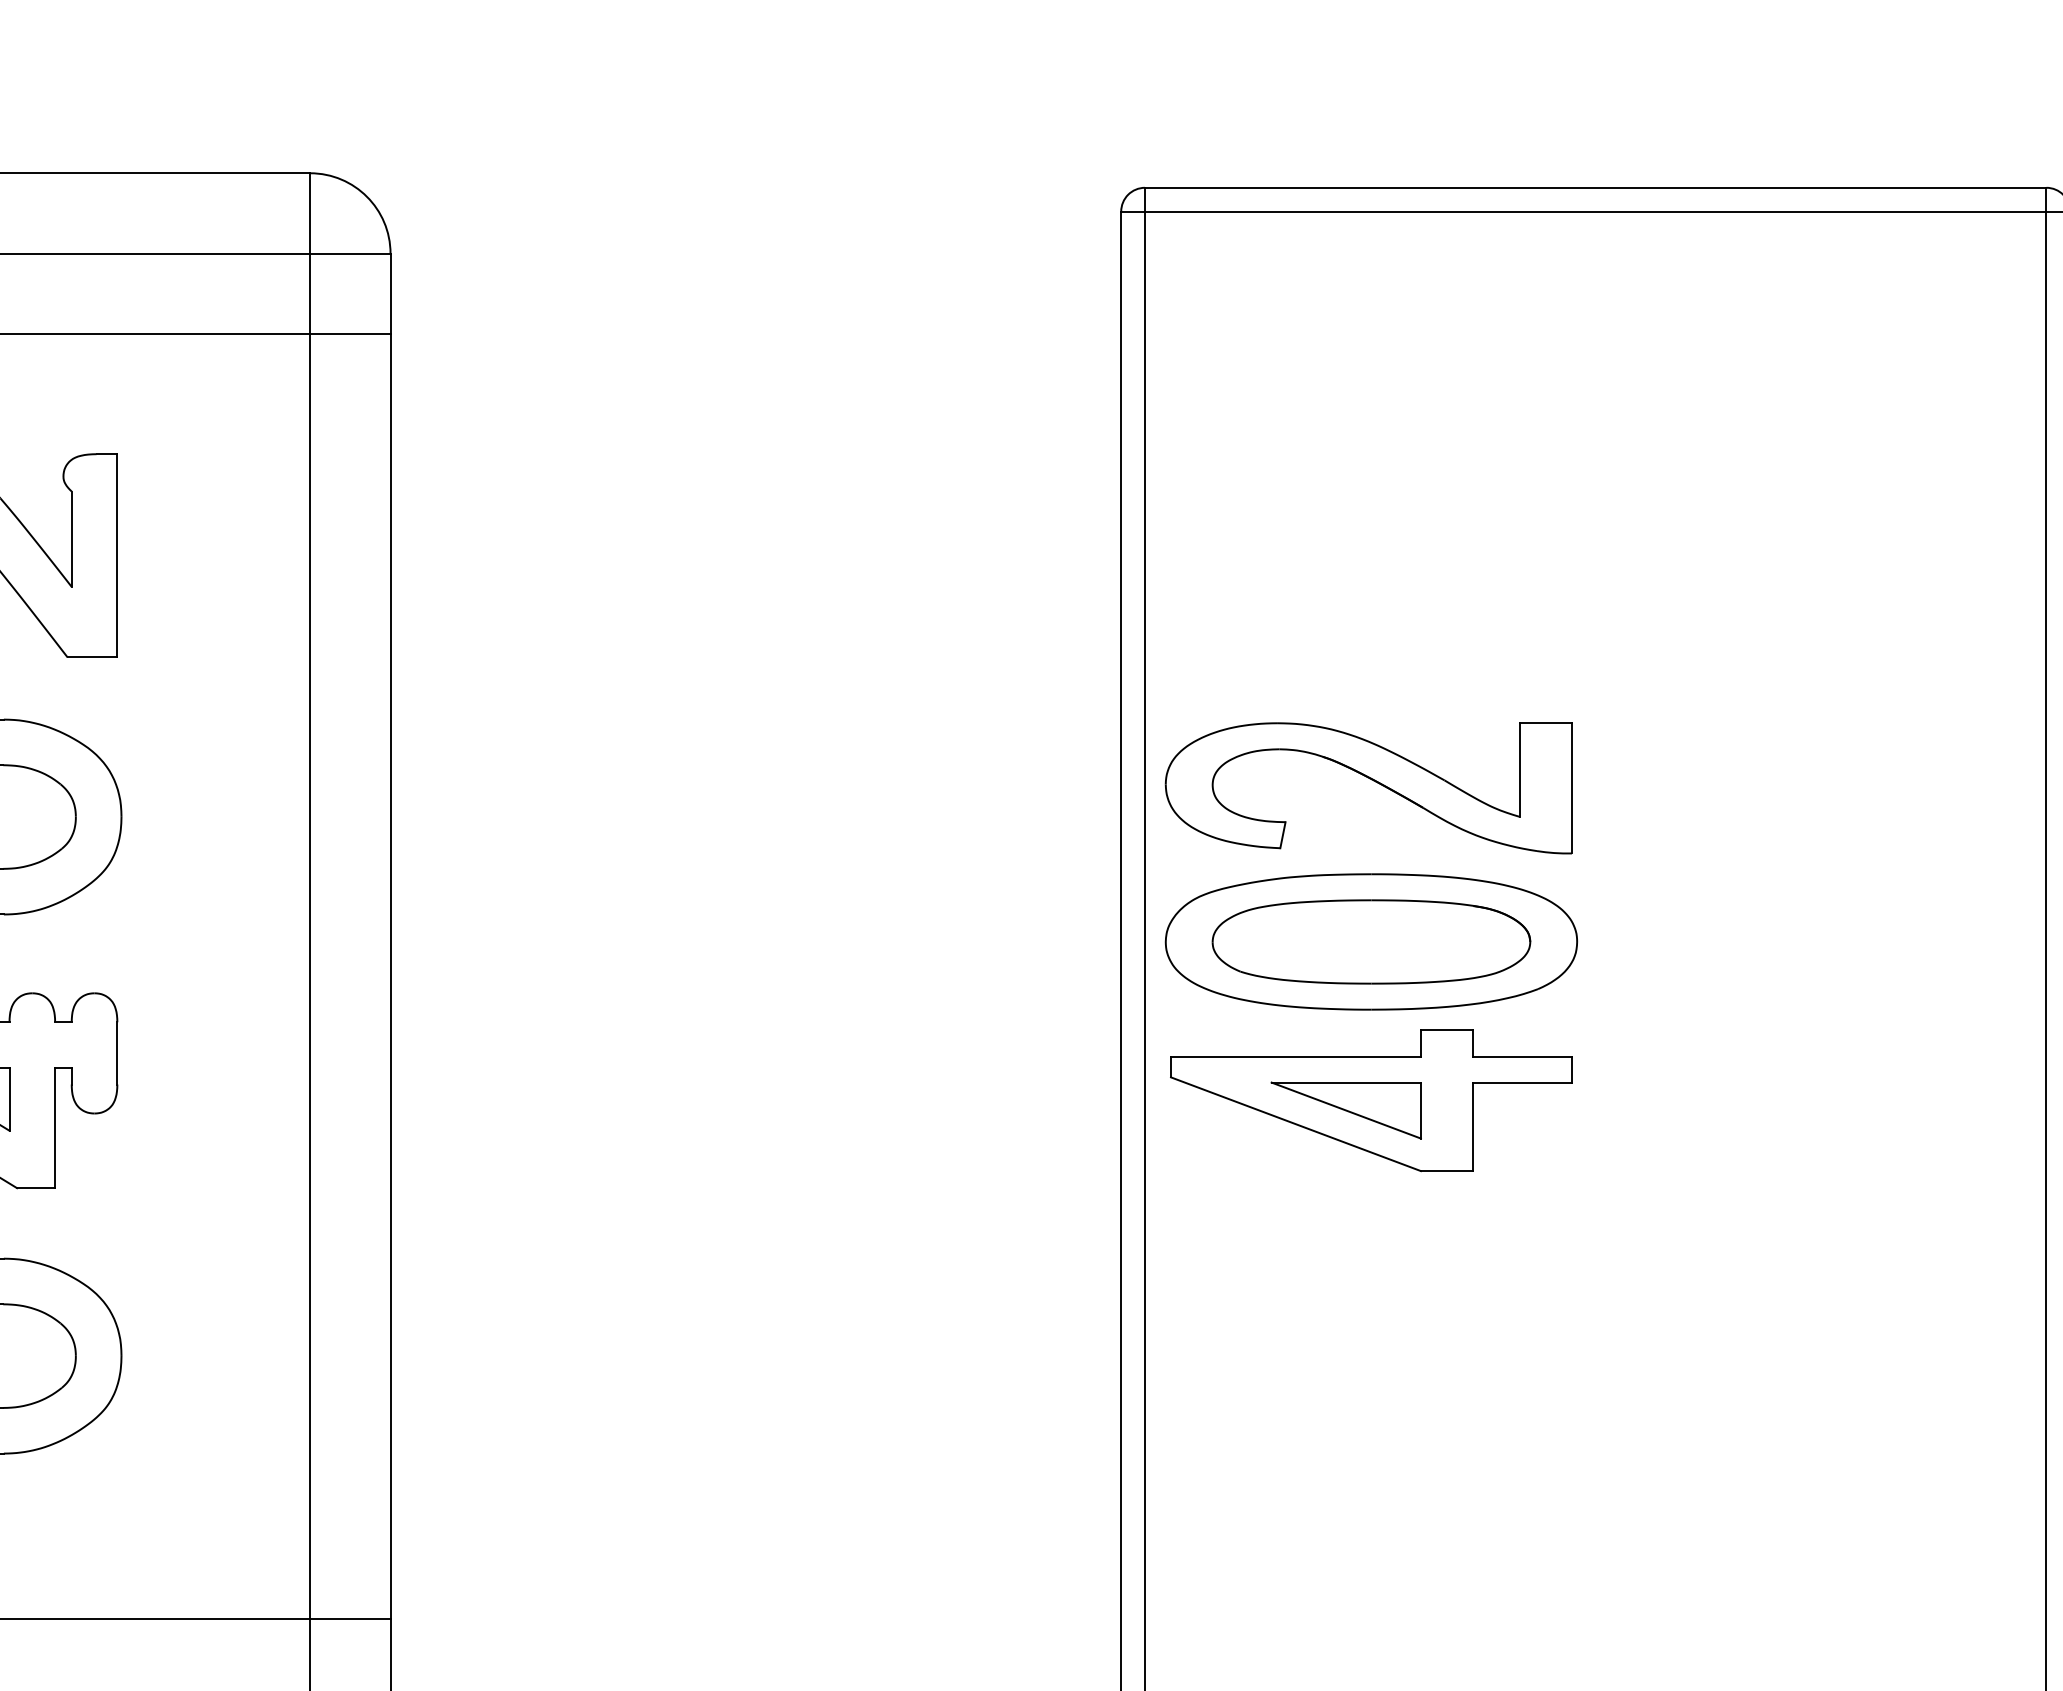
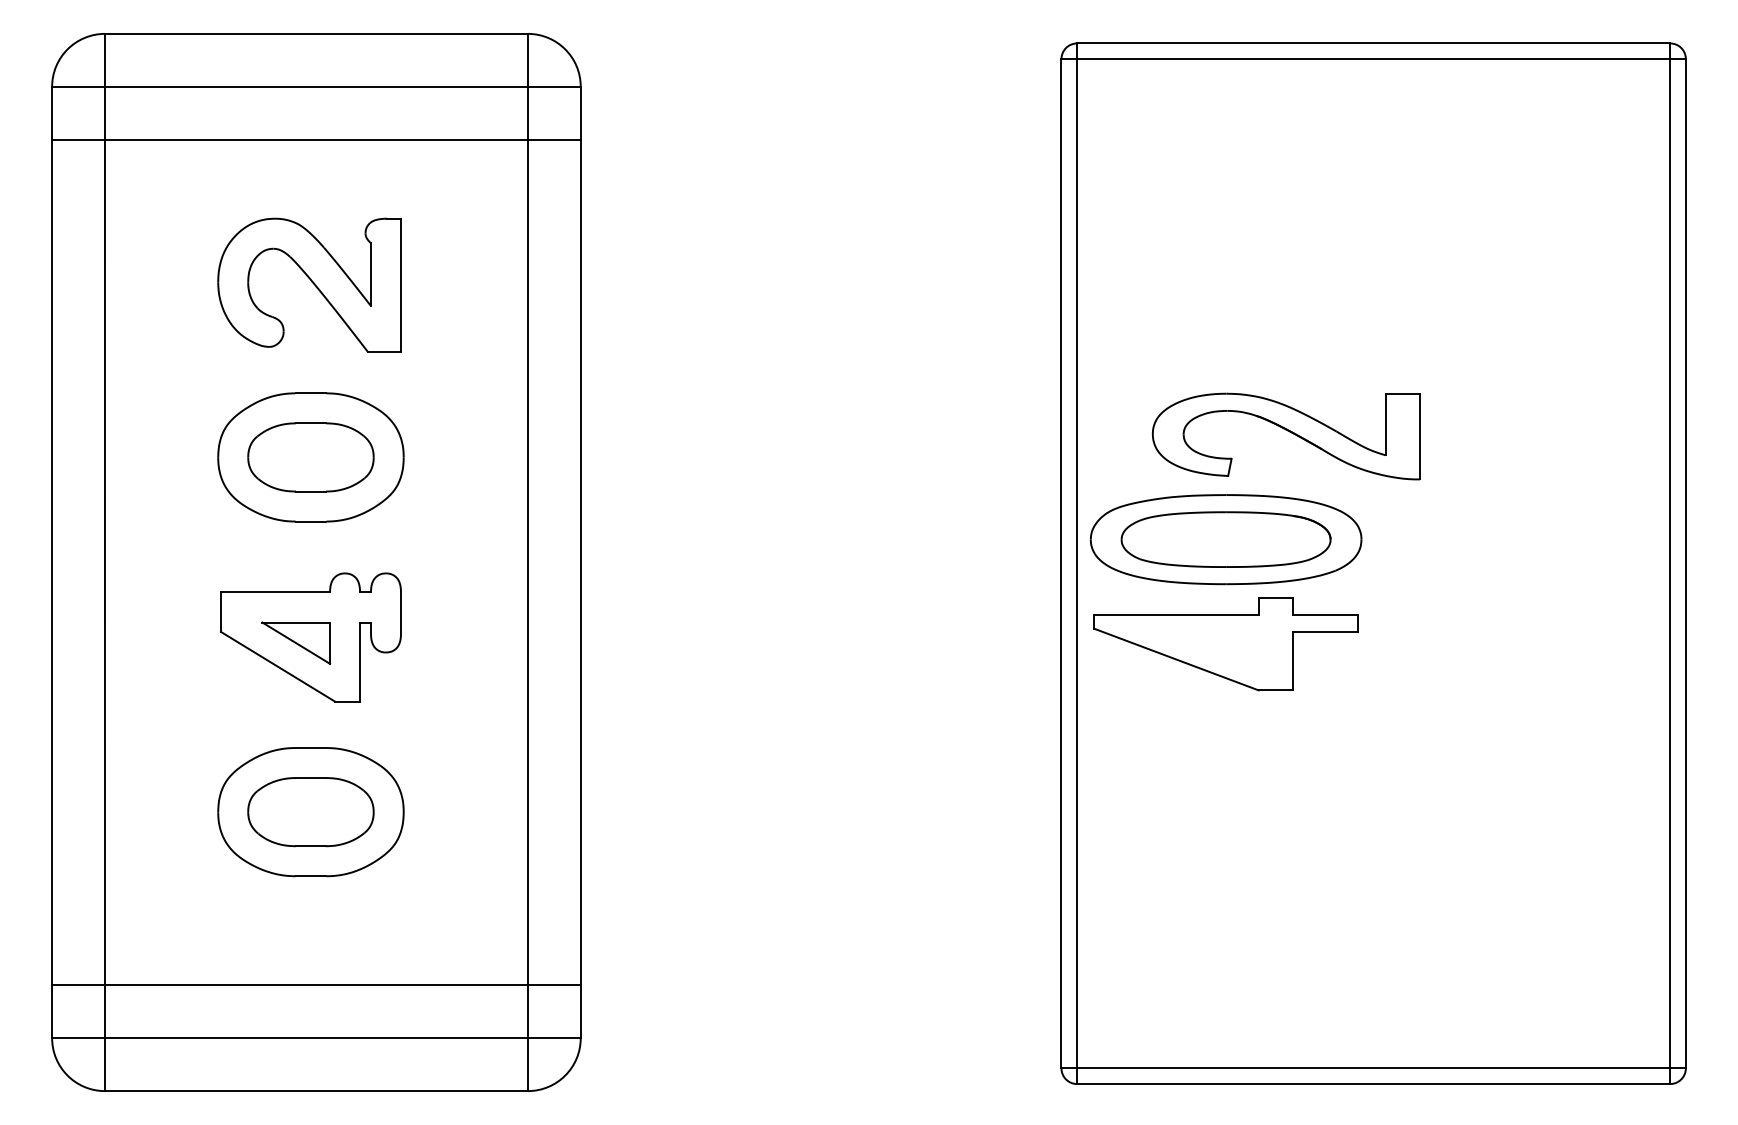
part: (1367, 788) -> (1285, 436), moved
part: (1346, 1110) -> (1209, 650), removed

